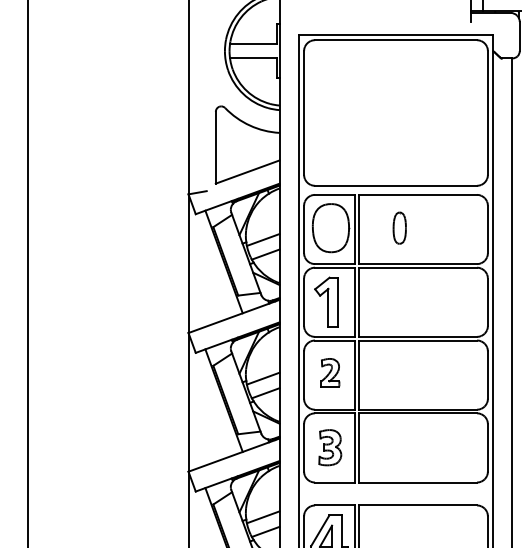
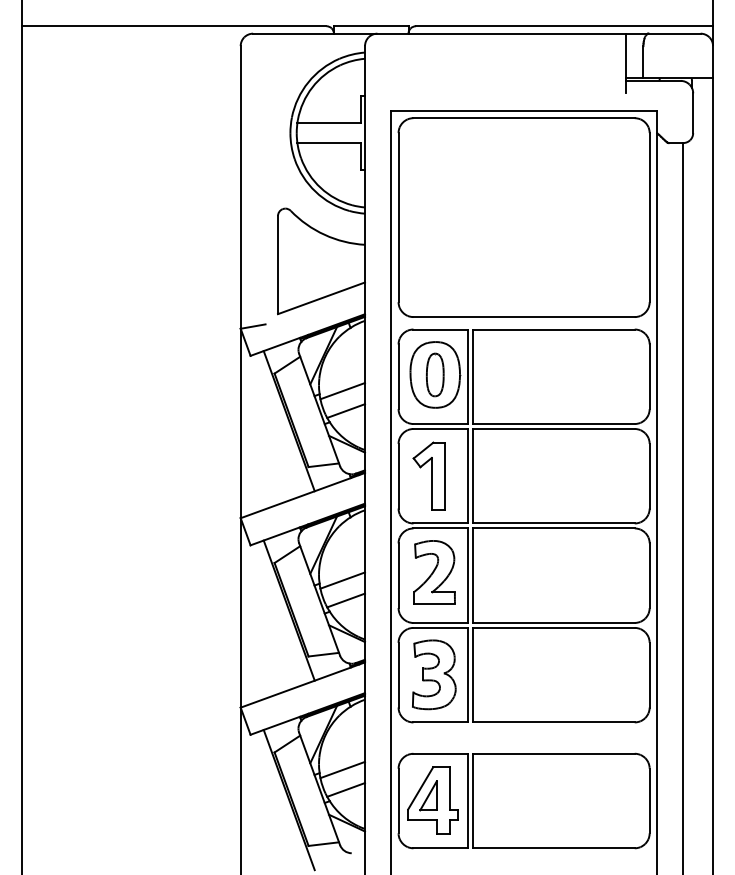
part: (399, 227) -> (435, 374), moved
part: (330, 372) -> (434, 572), size x1.67
part: (330, 447) -> (434, 674), size x1.43

